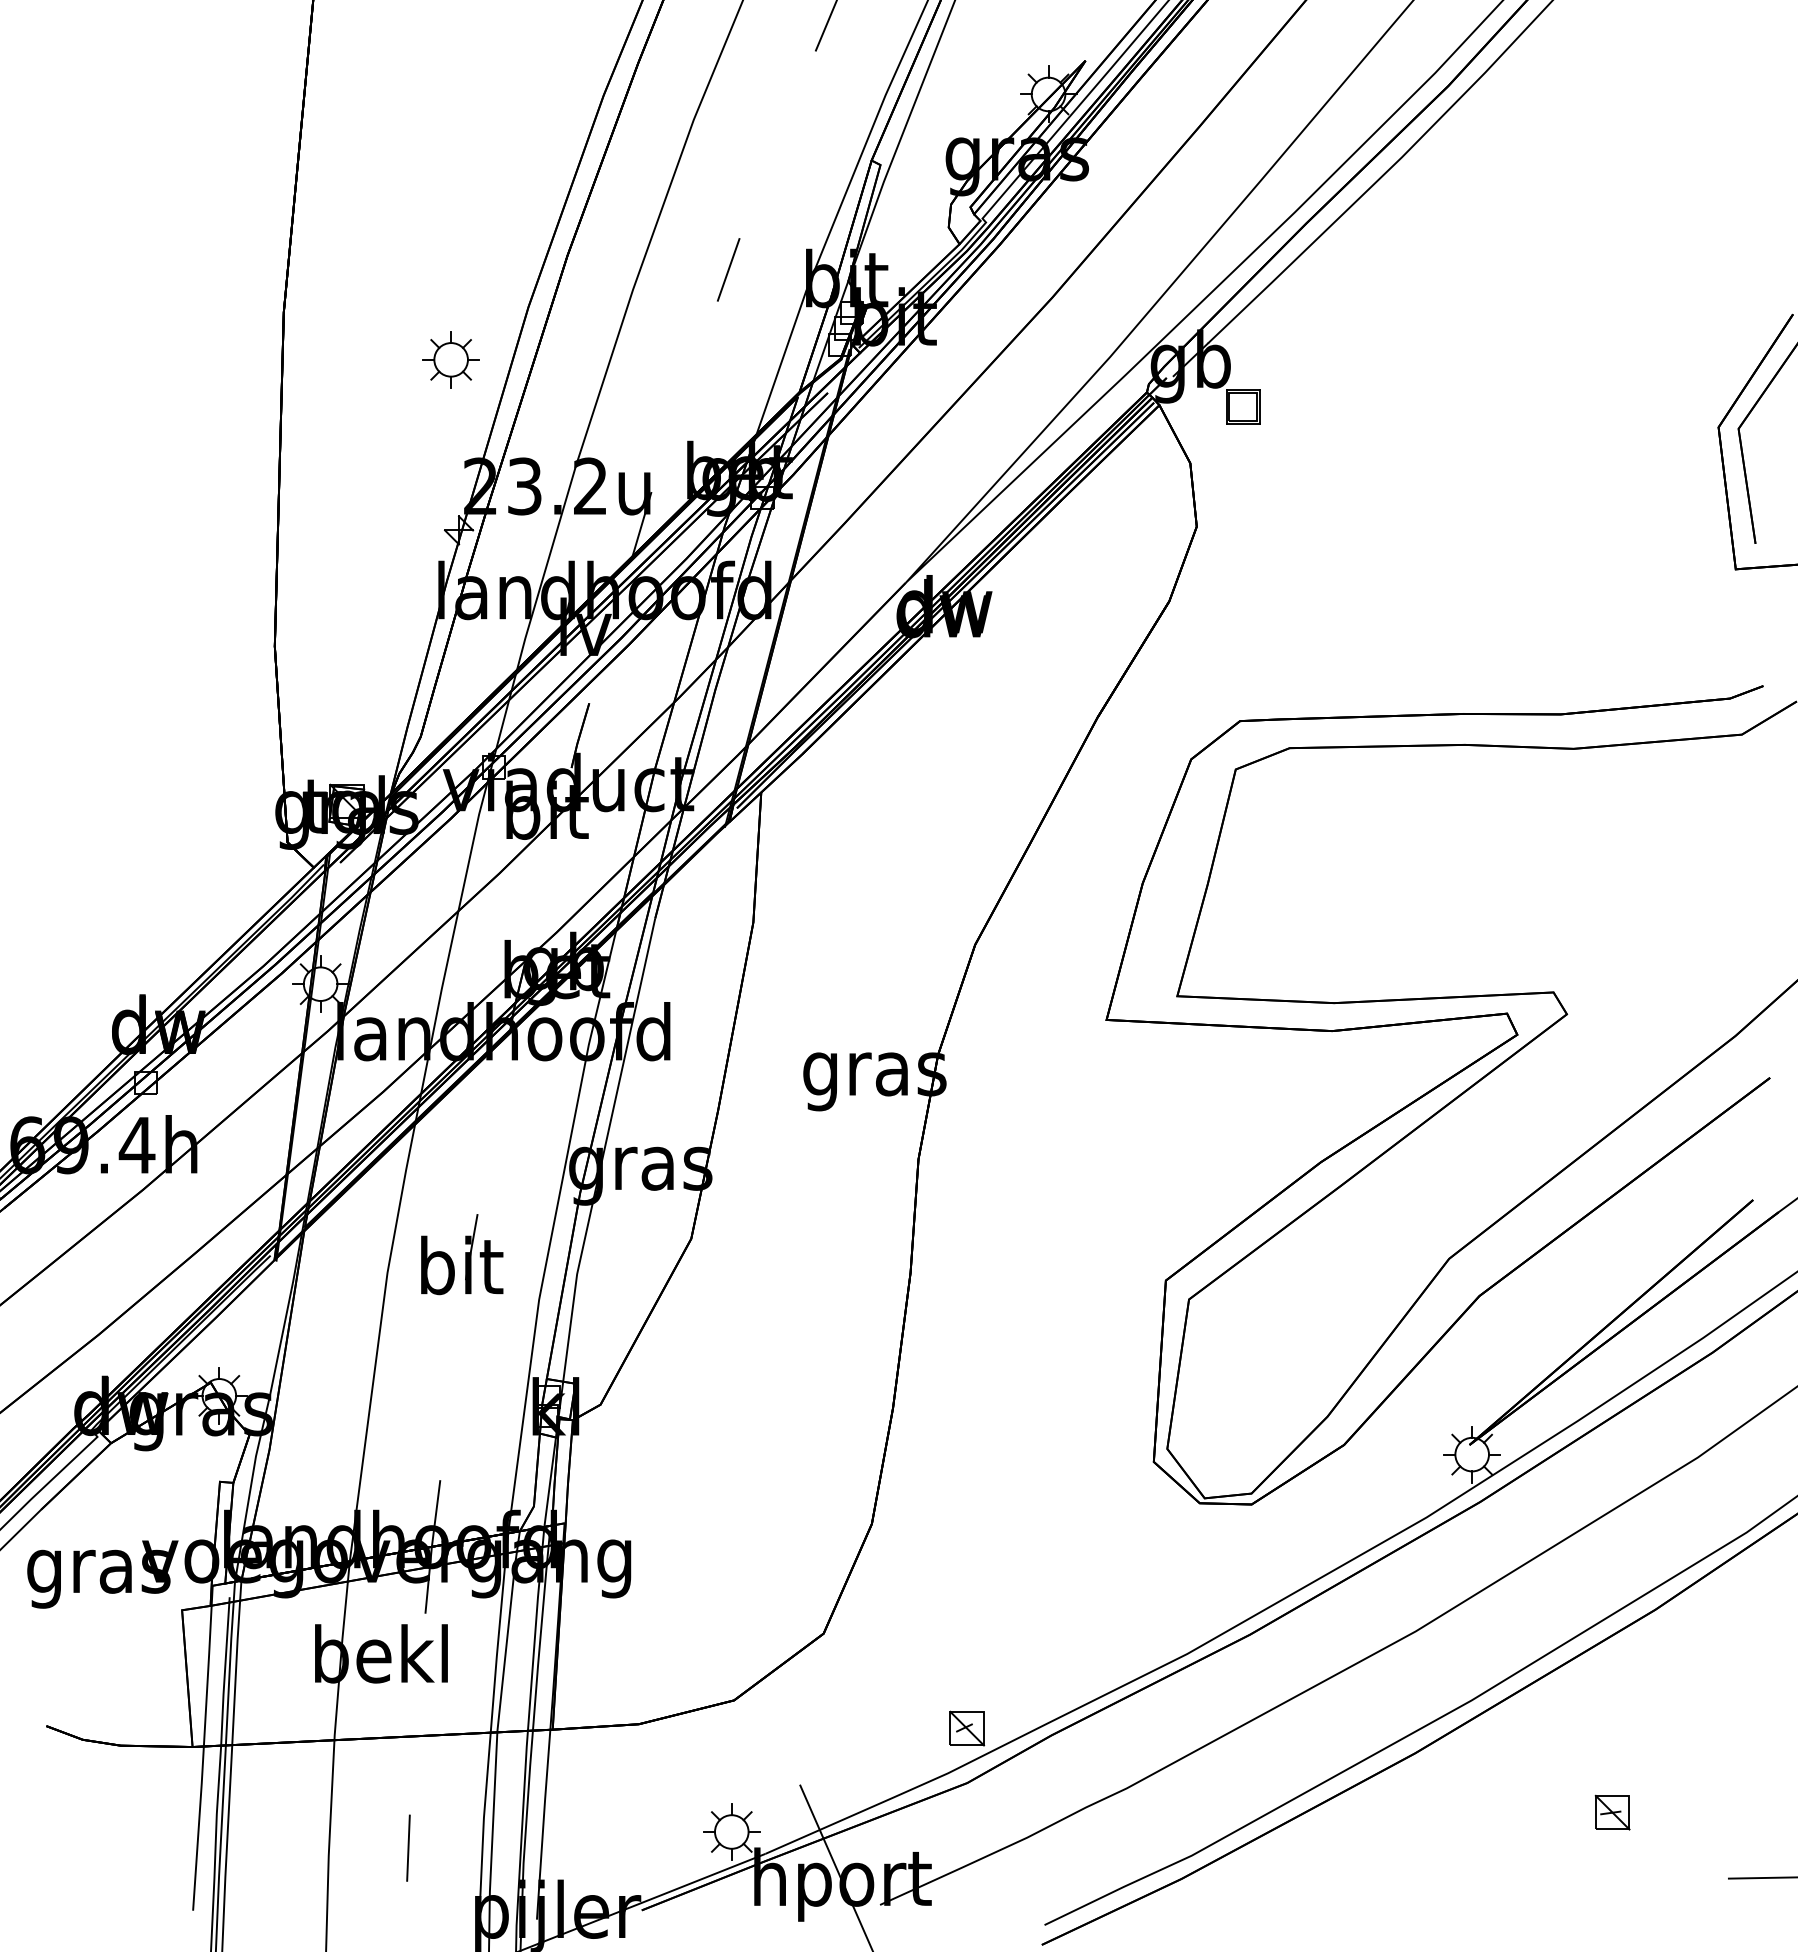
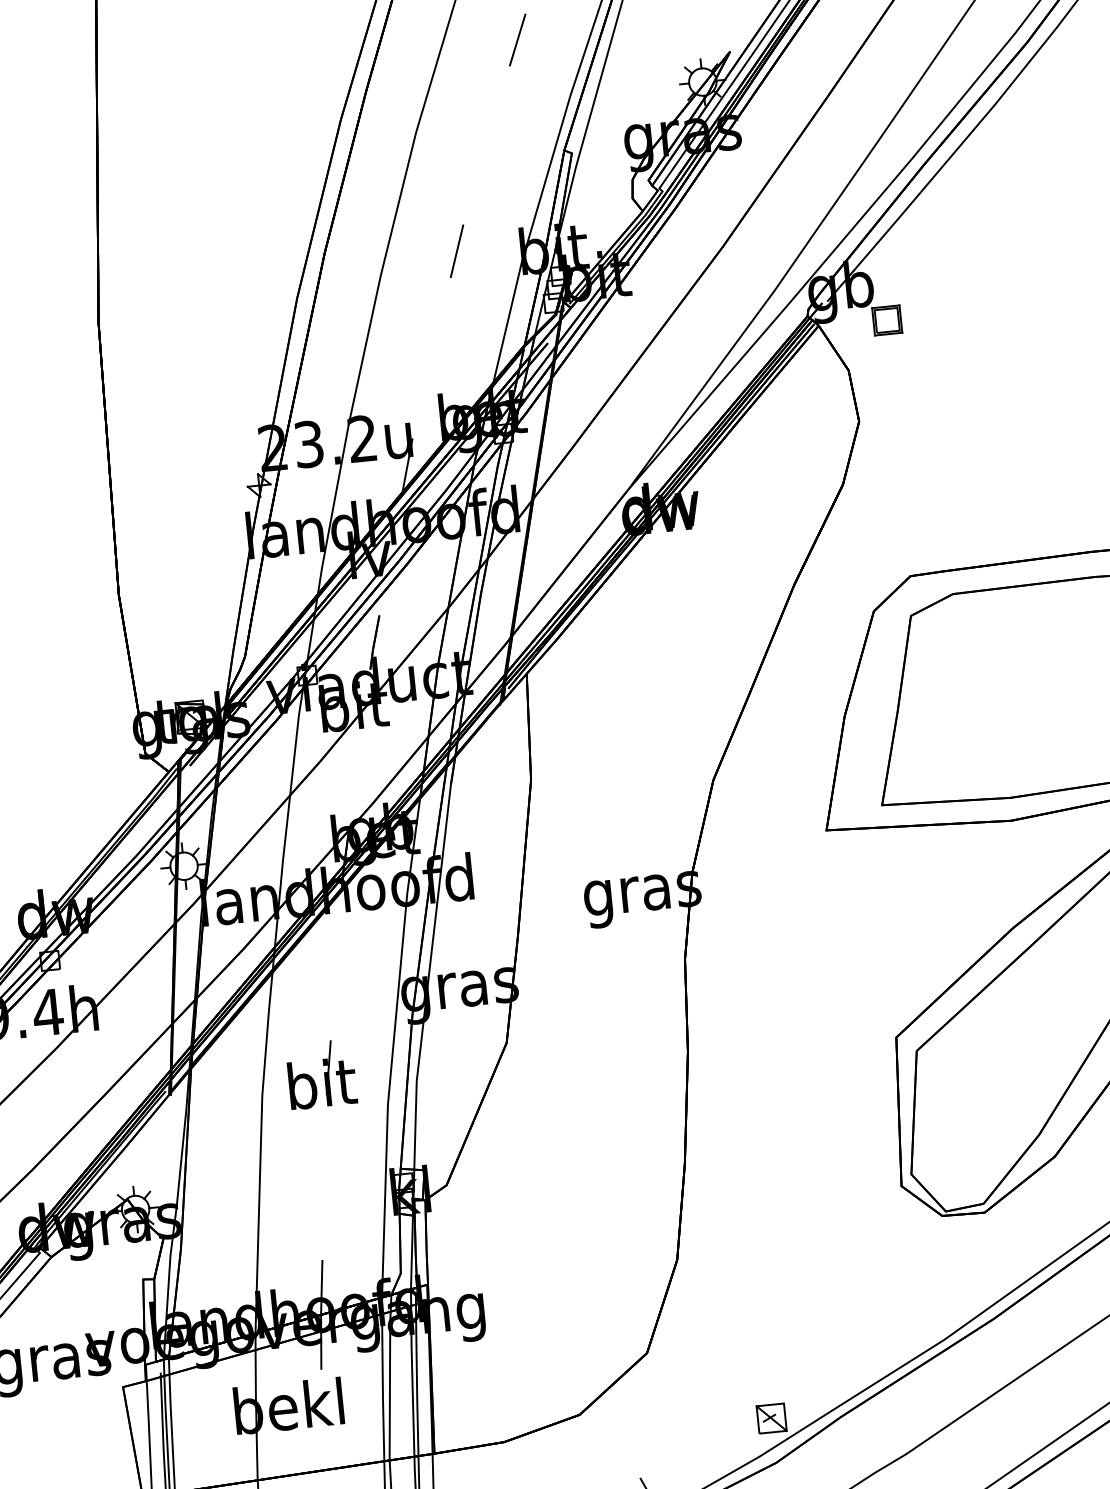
part: (450, 359) -> (238, 347), removed

